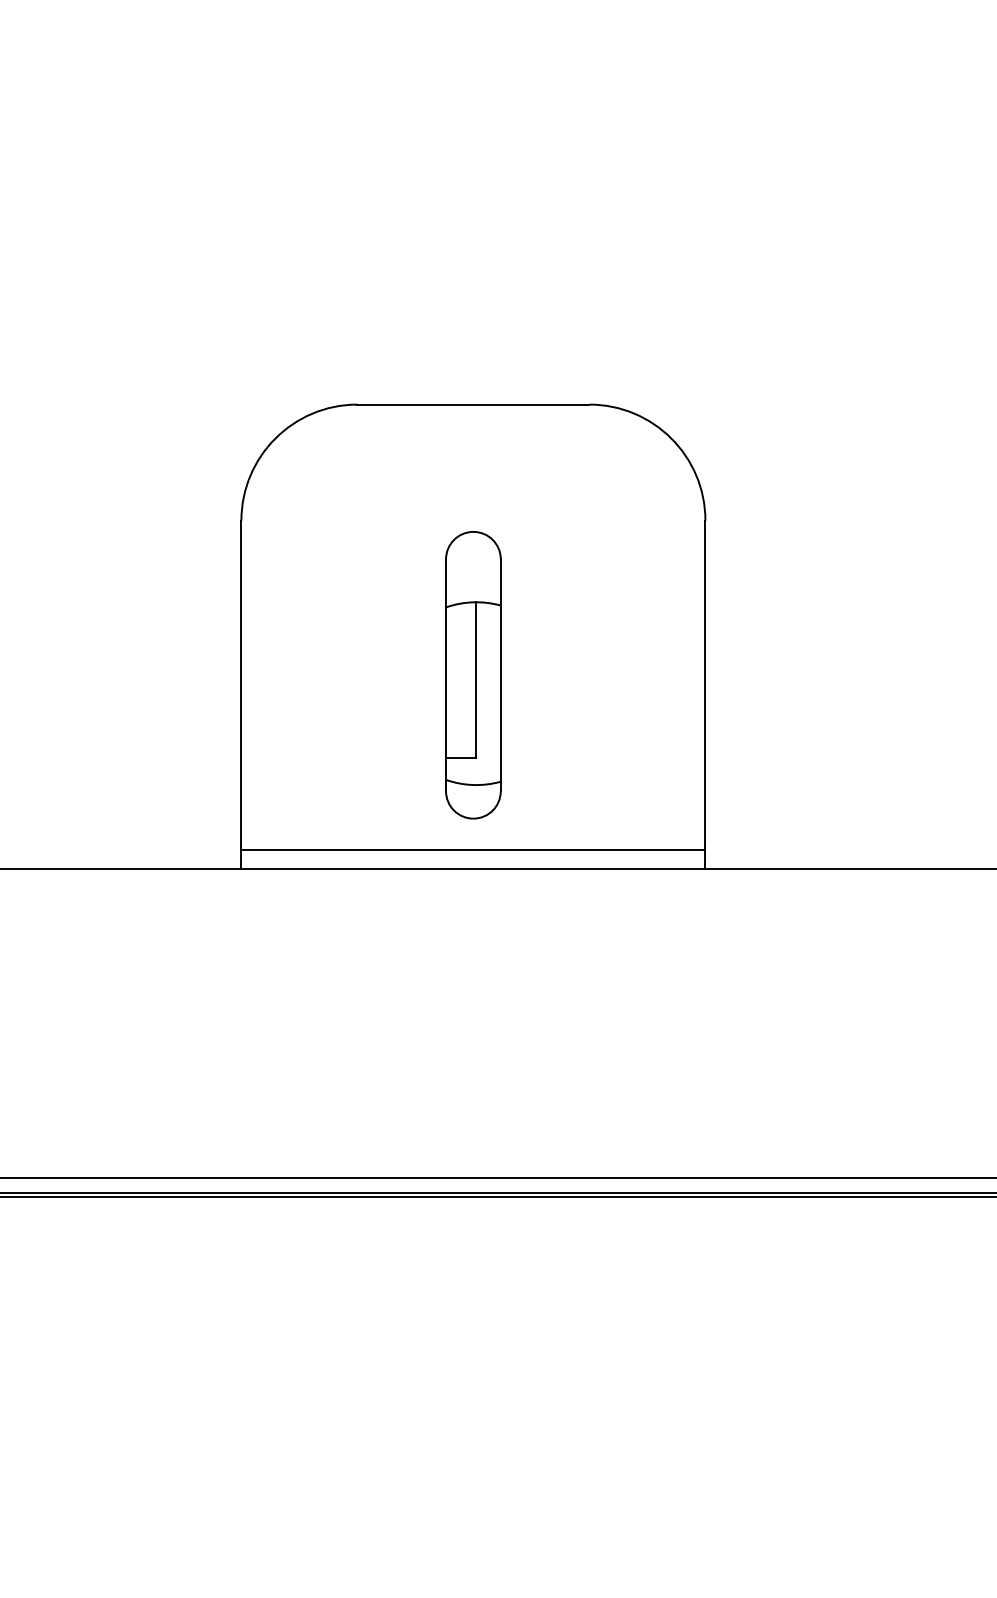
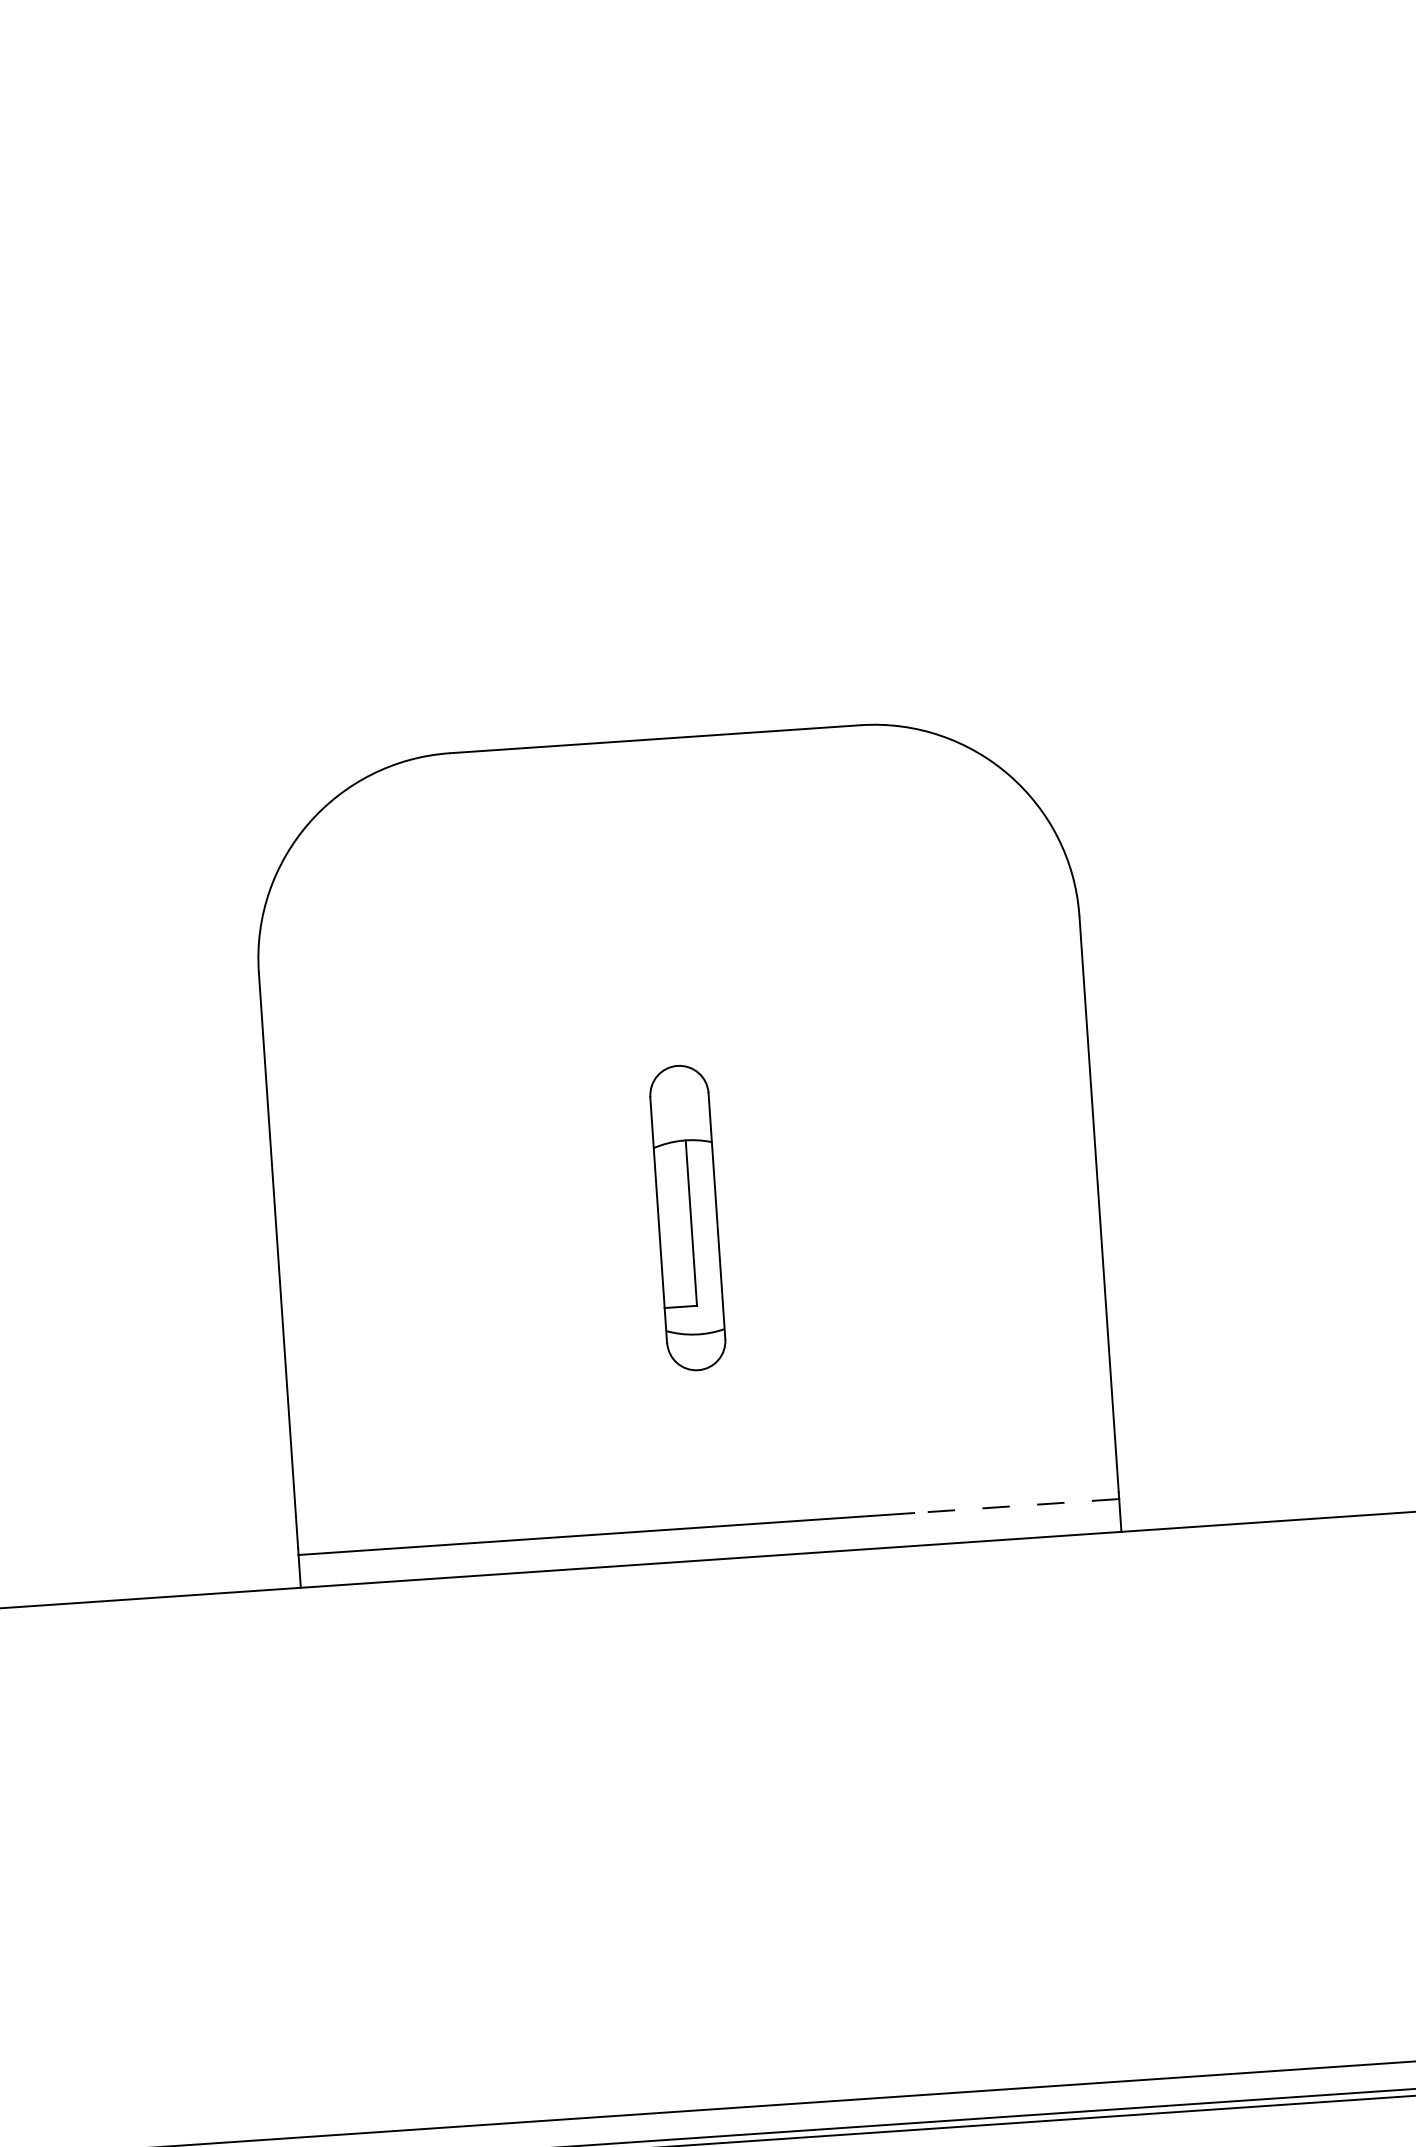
part: (473, 675) -> (687, 1218), size x0.6
line: (647, 850) -> (1016, 1506), solid -> dashed

